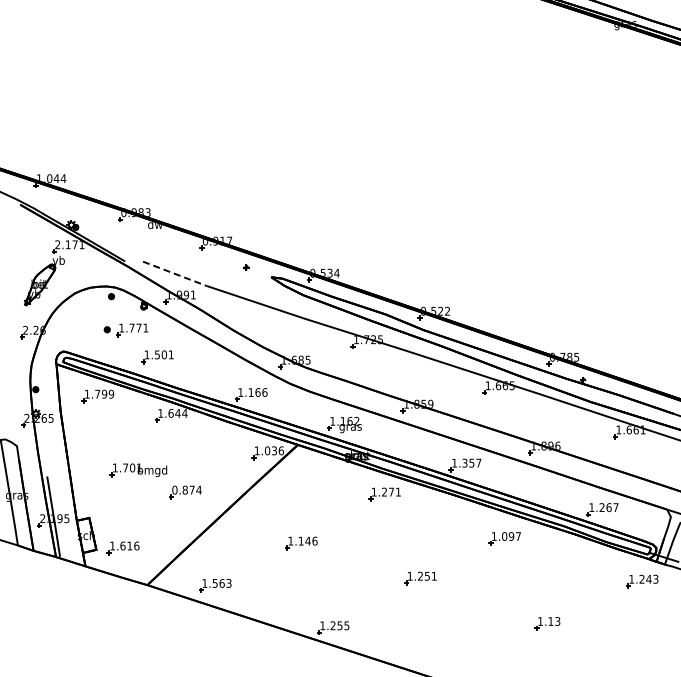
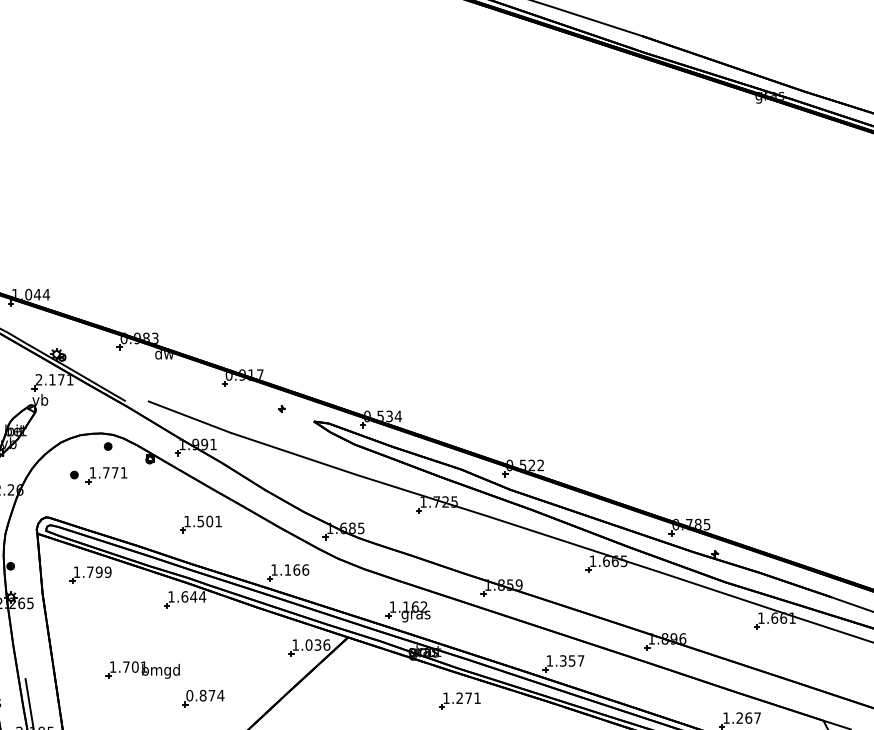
line: (174, 273) -> (189, 416), dashed -> solid
part: (125, 330) -> (97, 475), moved
part: (157, 357) -> (200, 524), moved

